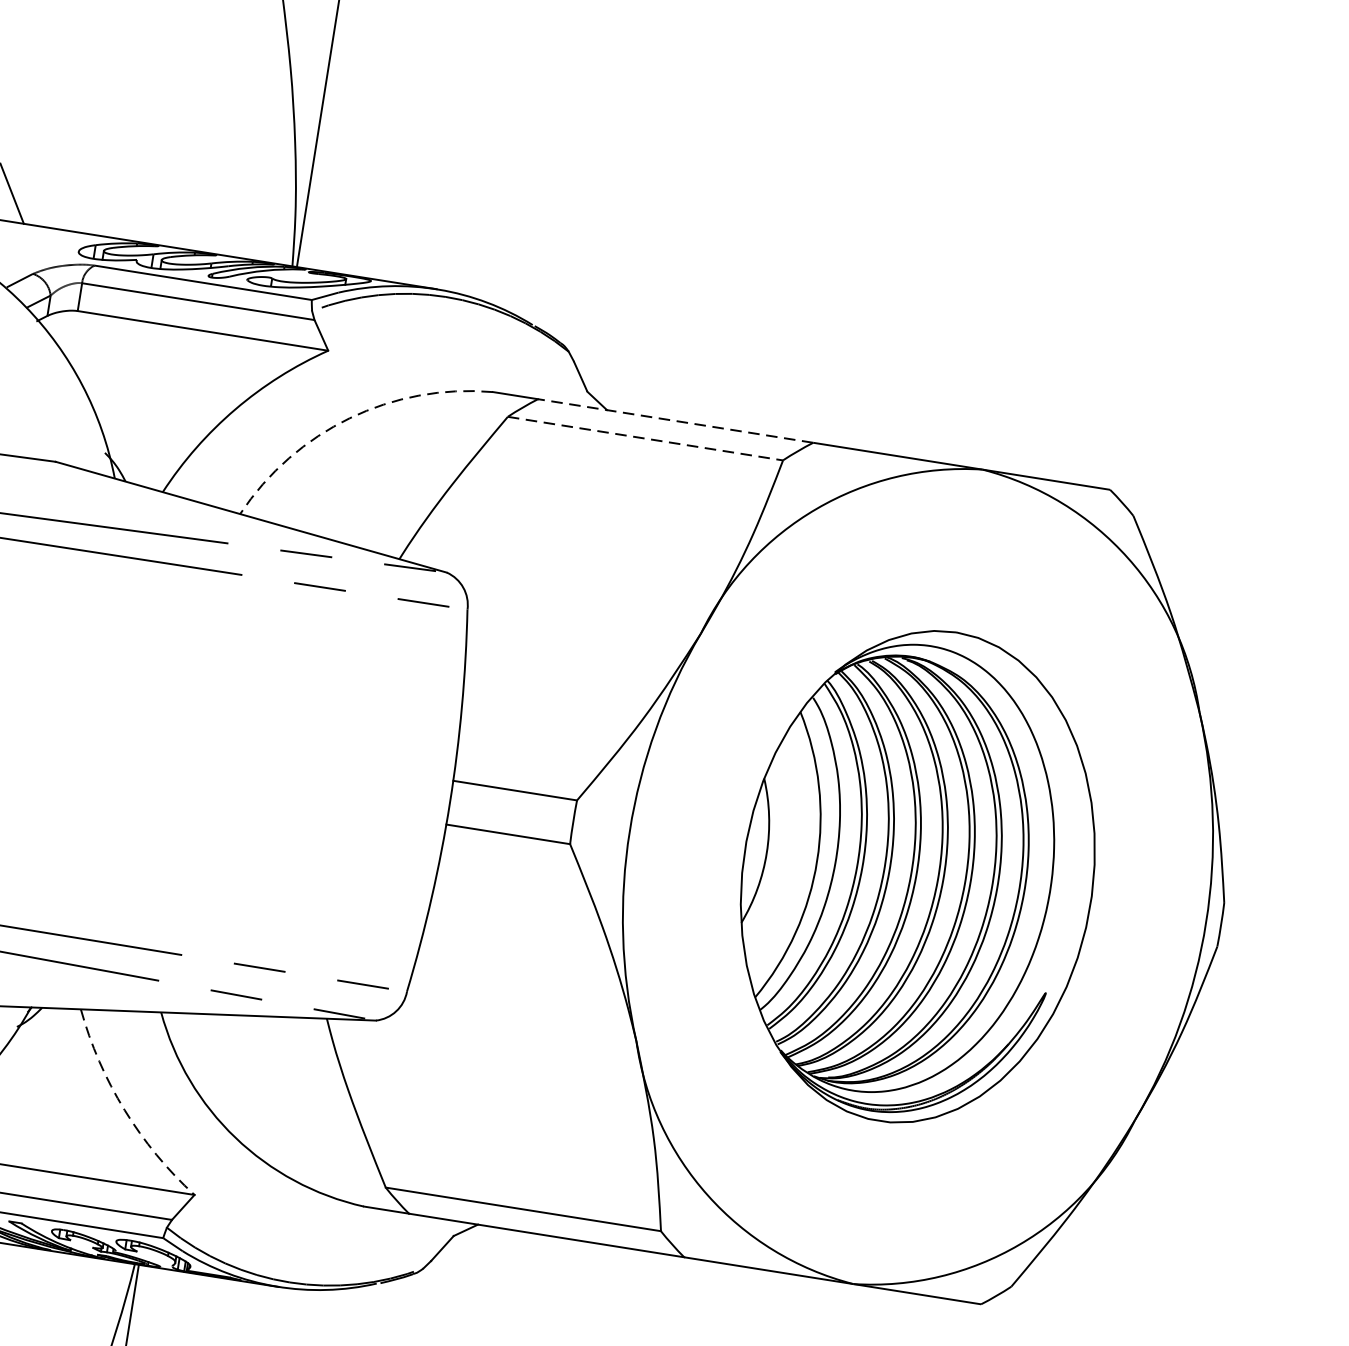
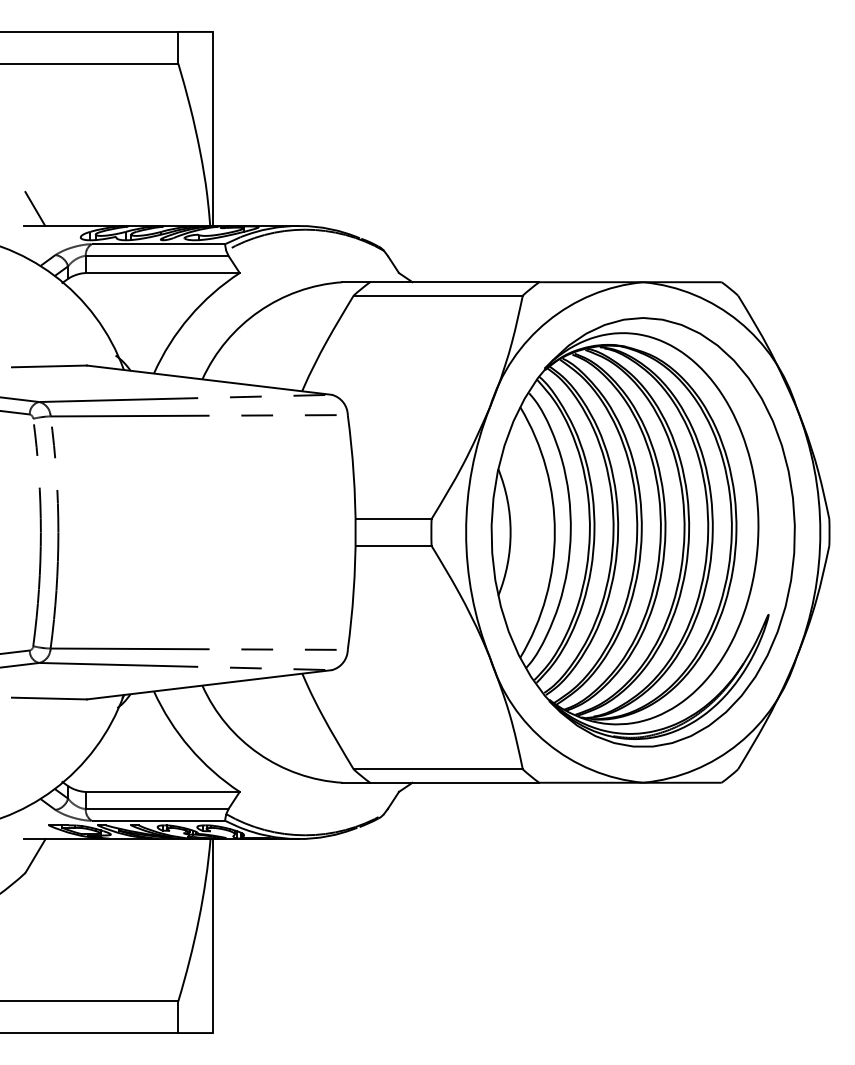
arc: (350, 418) -> (259, 311), dashed -> solid
line: (675, 421) -> (454, 282), dashed -> solid
line: (645, 438) -> (438, 295), dashed -> solid
part: (916, 876) -> (642, 532), size x1.43
arc: (124, 1109) -> (189, 747), dashed -> solid

